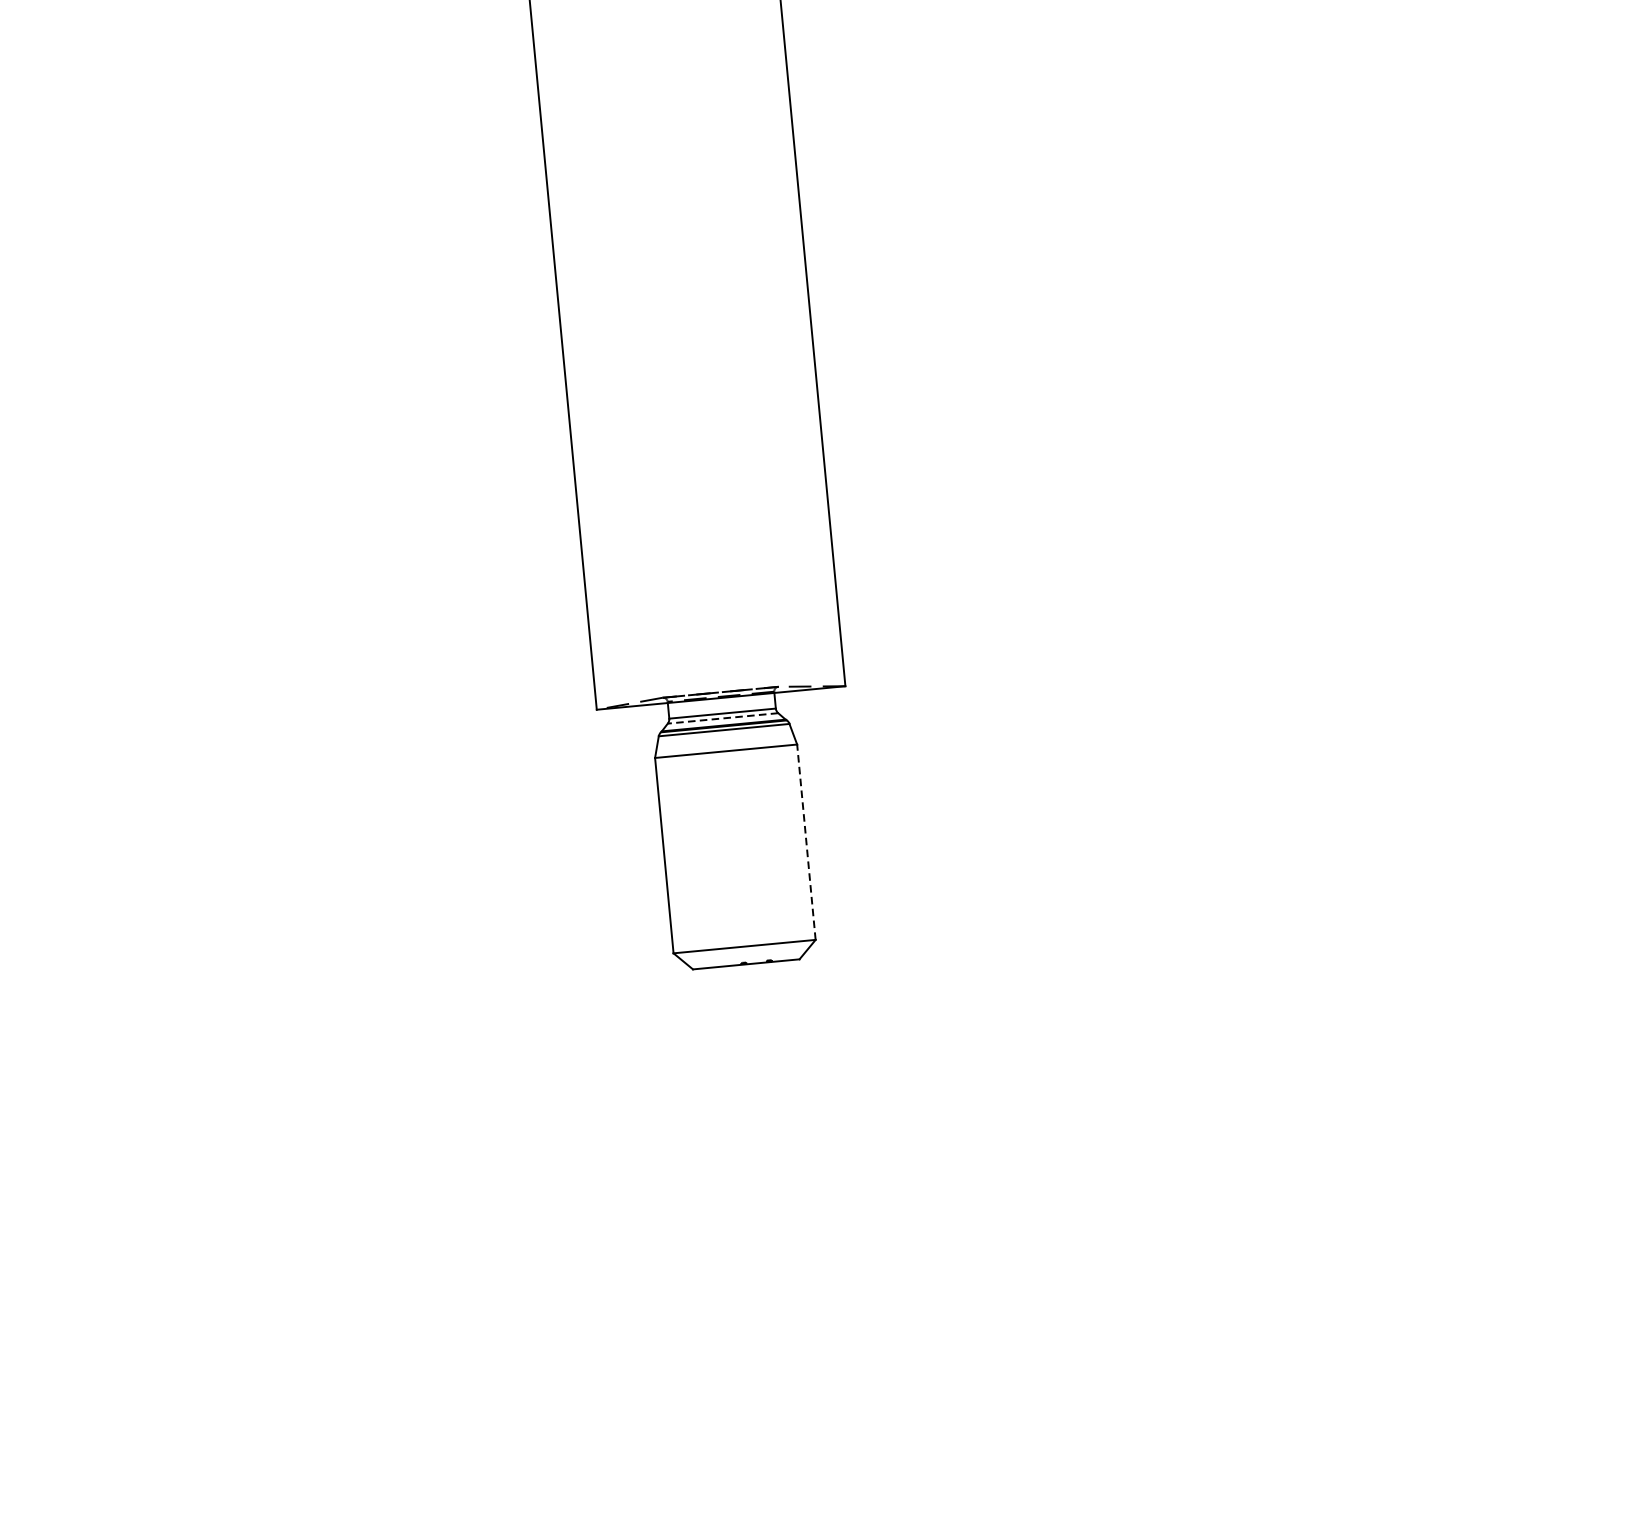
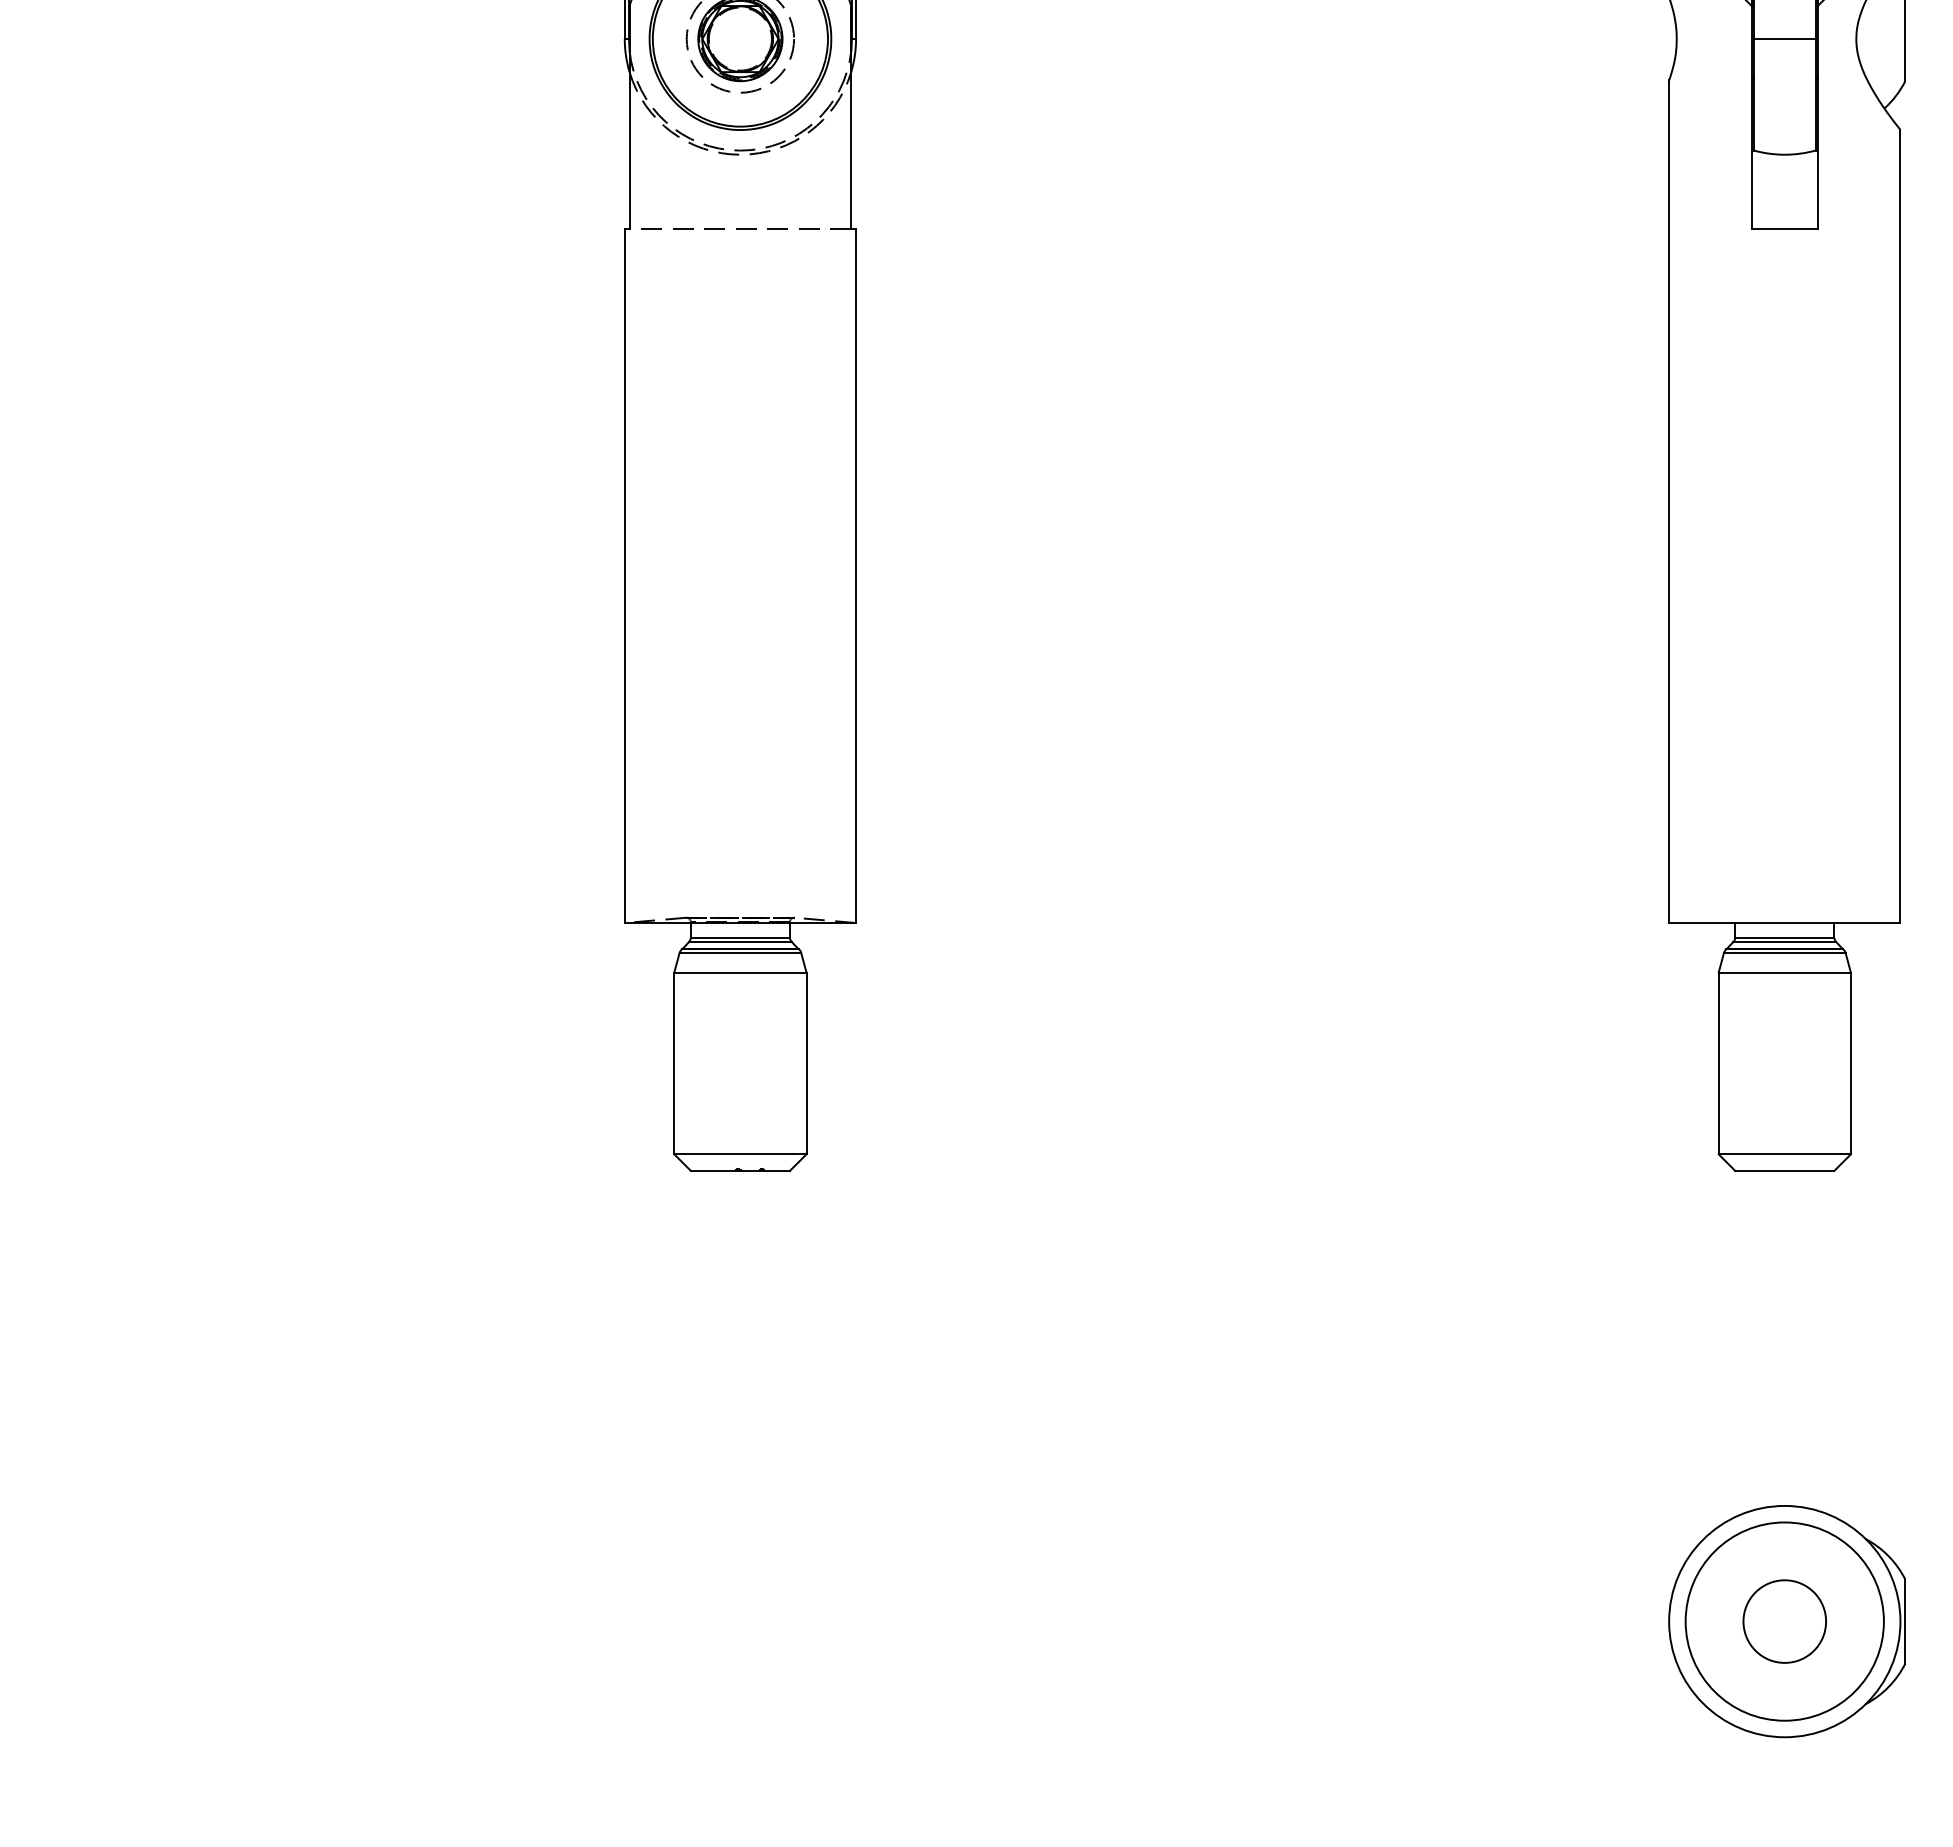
line: (722, 719) -> (739, 942), dashed -> solid
line: (806, 842) -> (806, 1063), dashed -> solid

